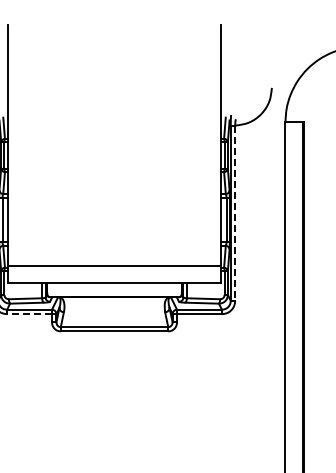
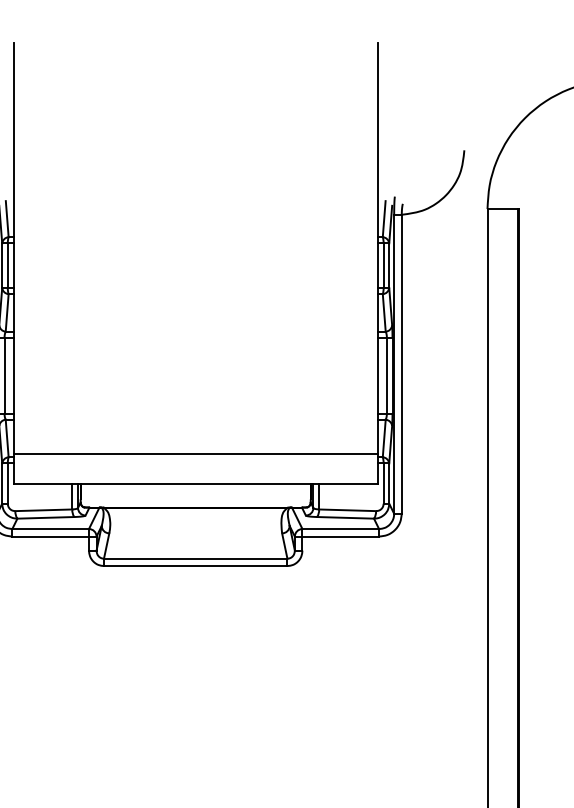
line: (235, 213) -> (402, 364), dashed -> solid
line: (29, 314) -> (50, 537), dashed -> solid

